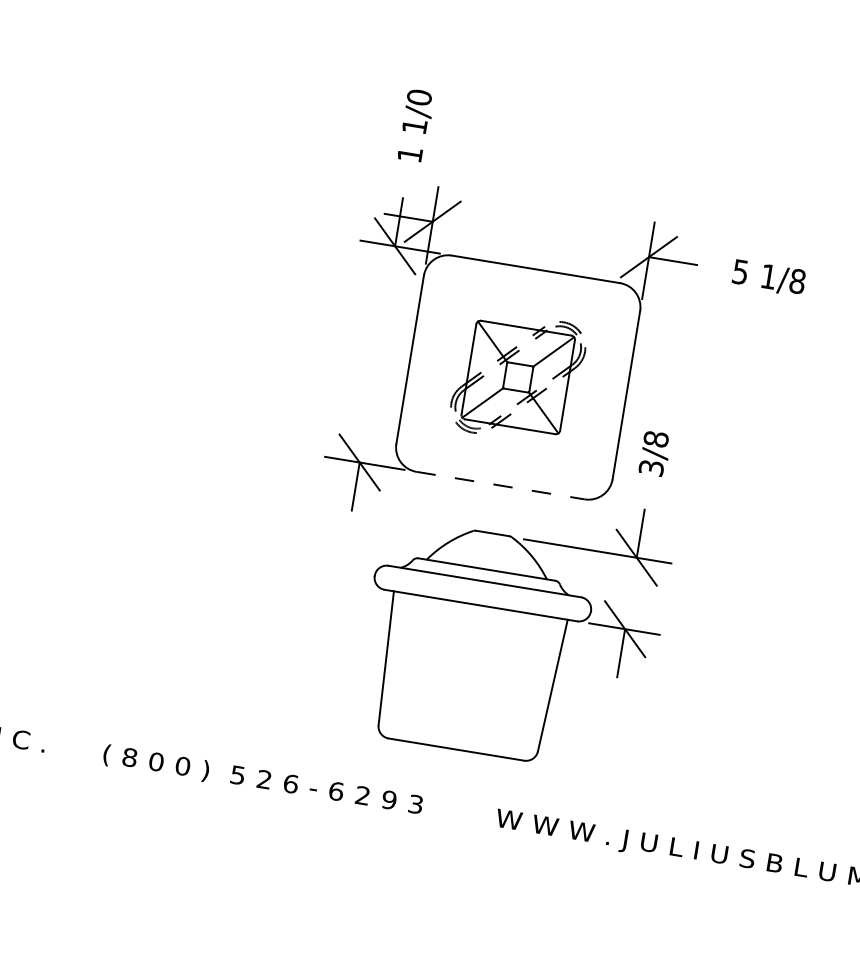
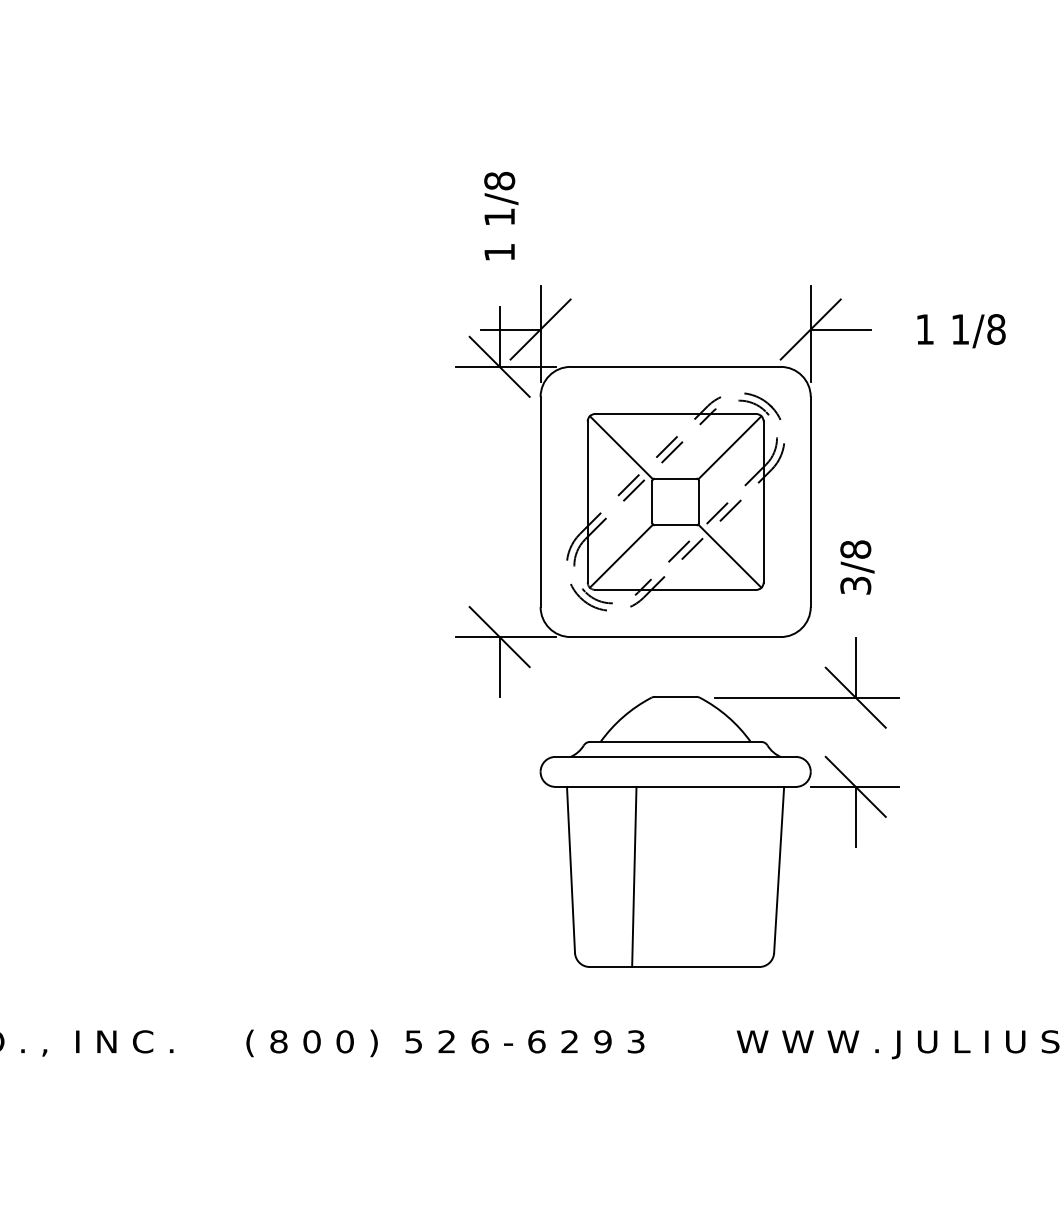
text: (419, 97) -> (499, 180), 1/0 -> 1/8
text: (740, 272) -> (924, 329), 5 -> 1
part: (518, 377) -> (675, 501), size x1.43
line: (501, 486) -> (676, 637), dashed -> solid
line: (436, 671) -> (634, 876), added

